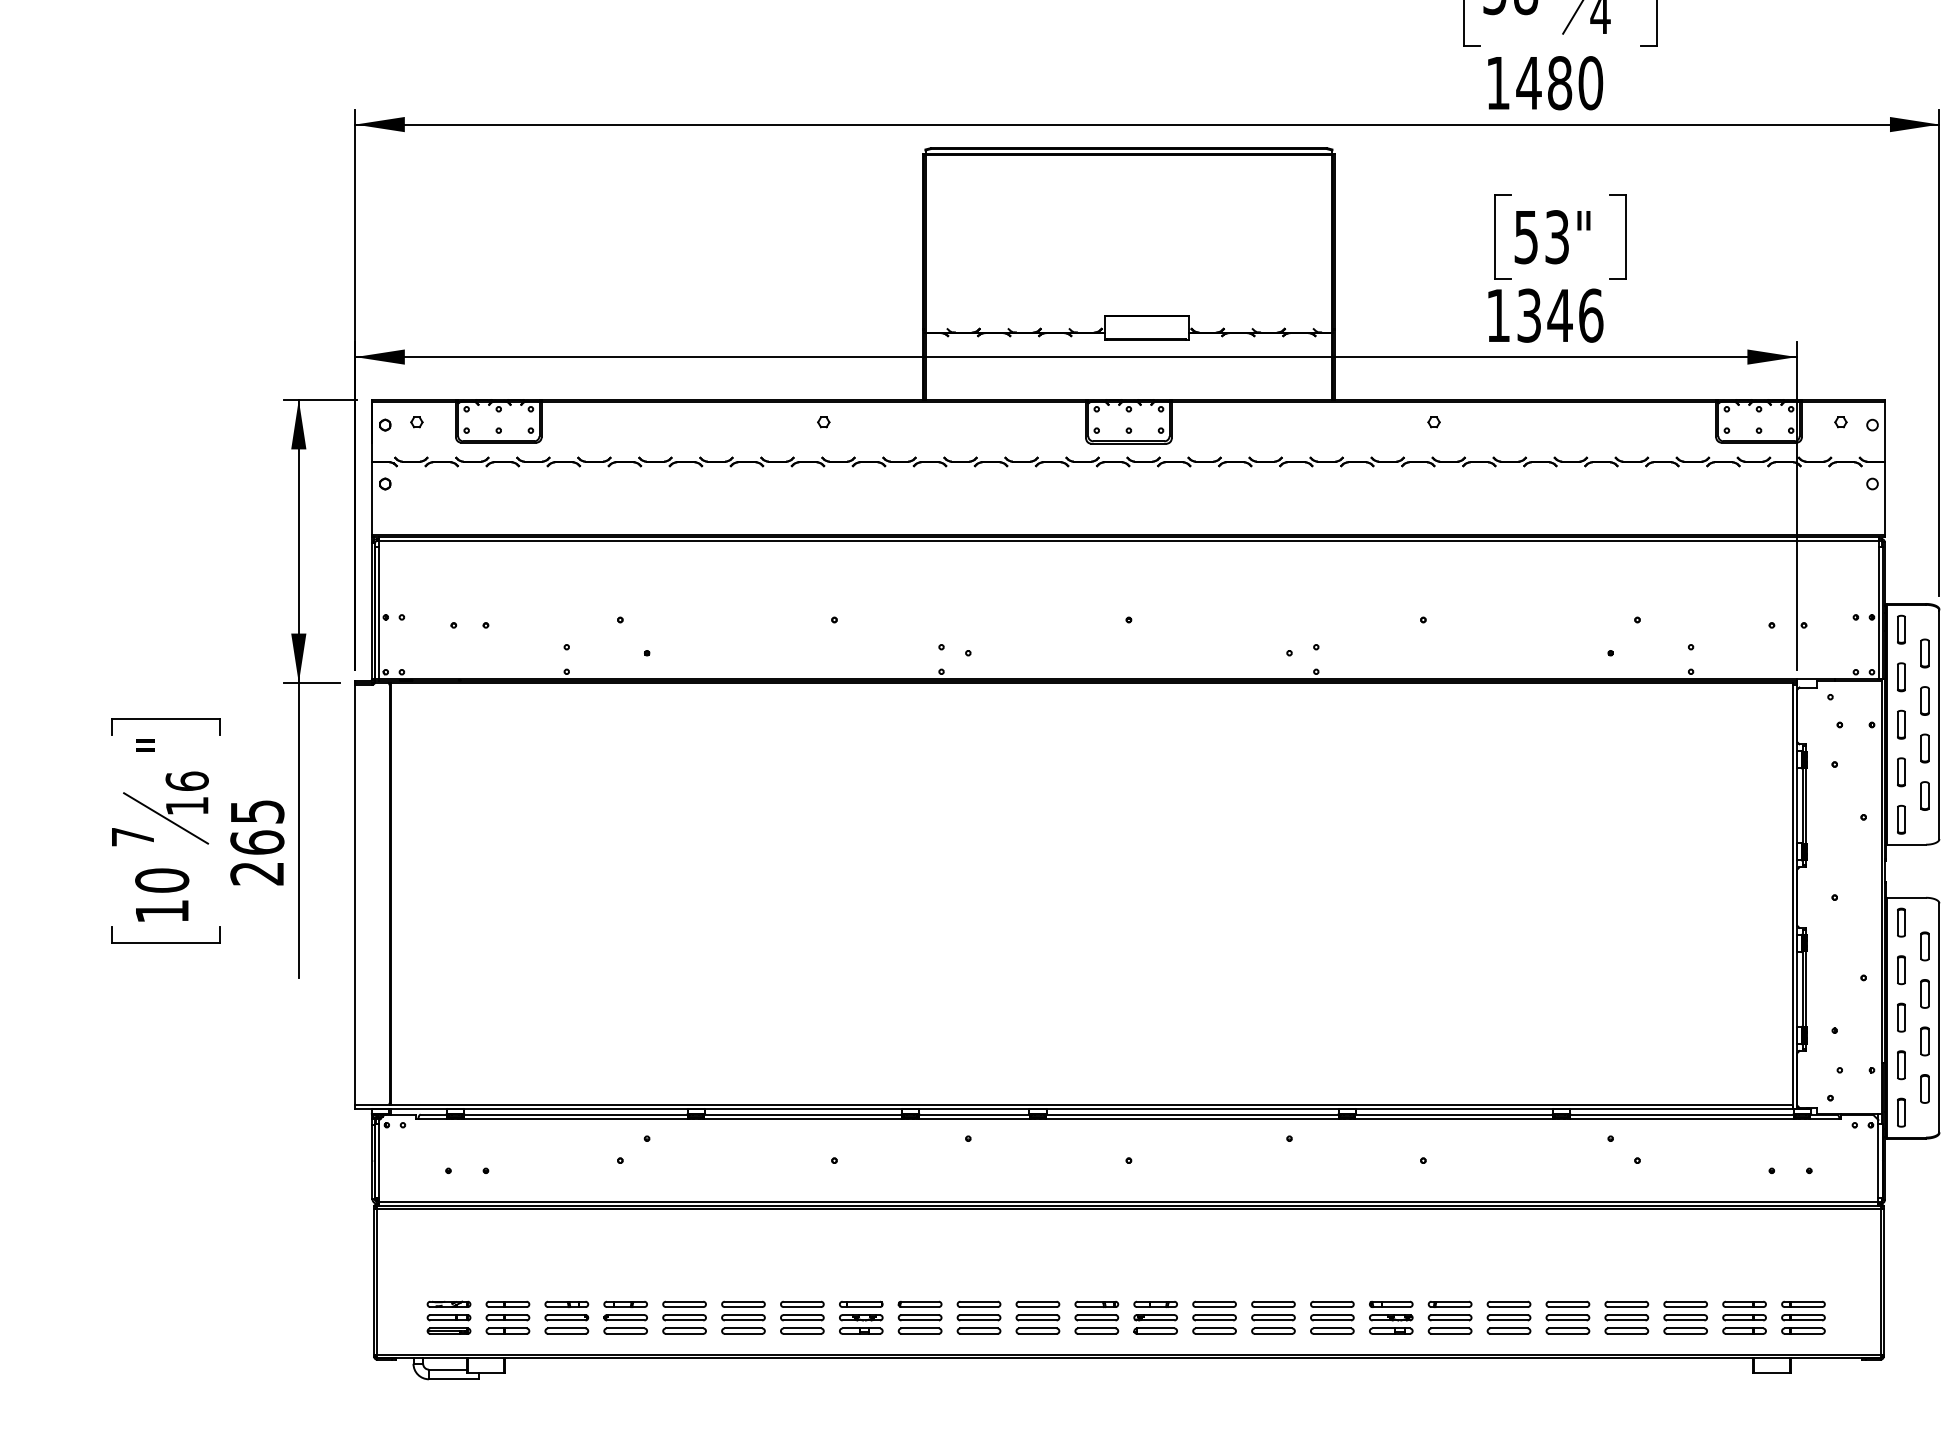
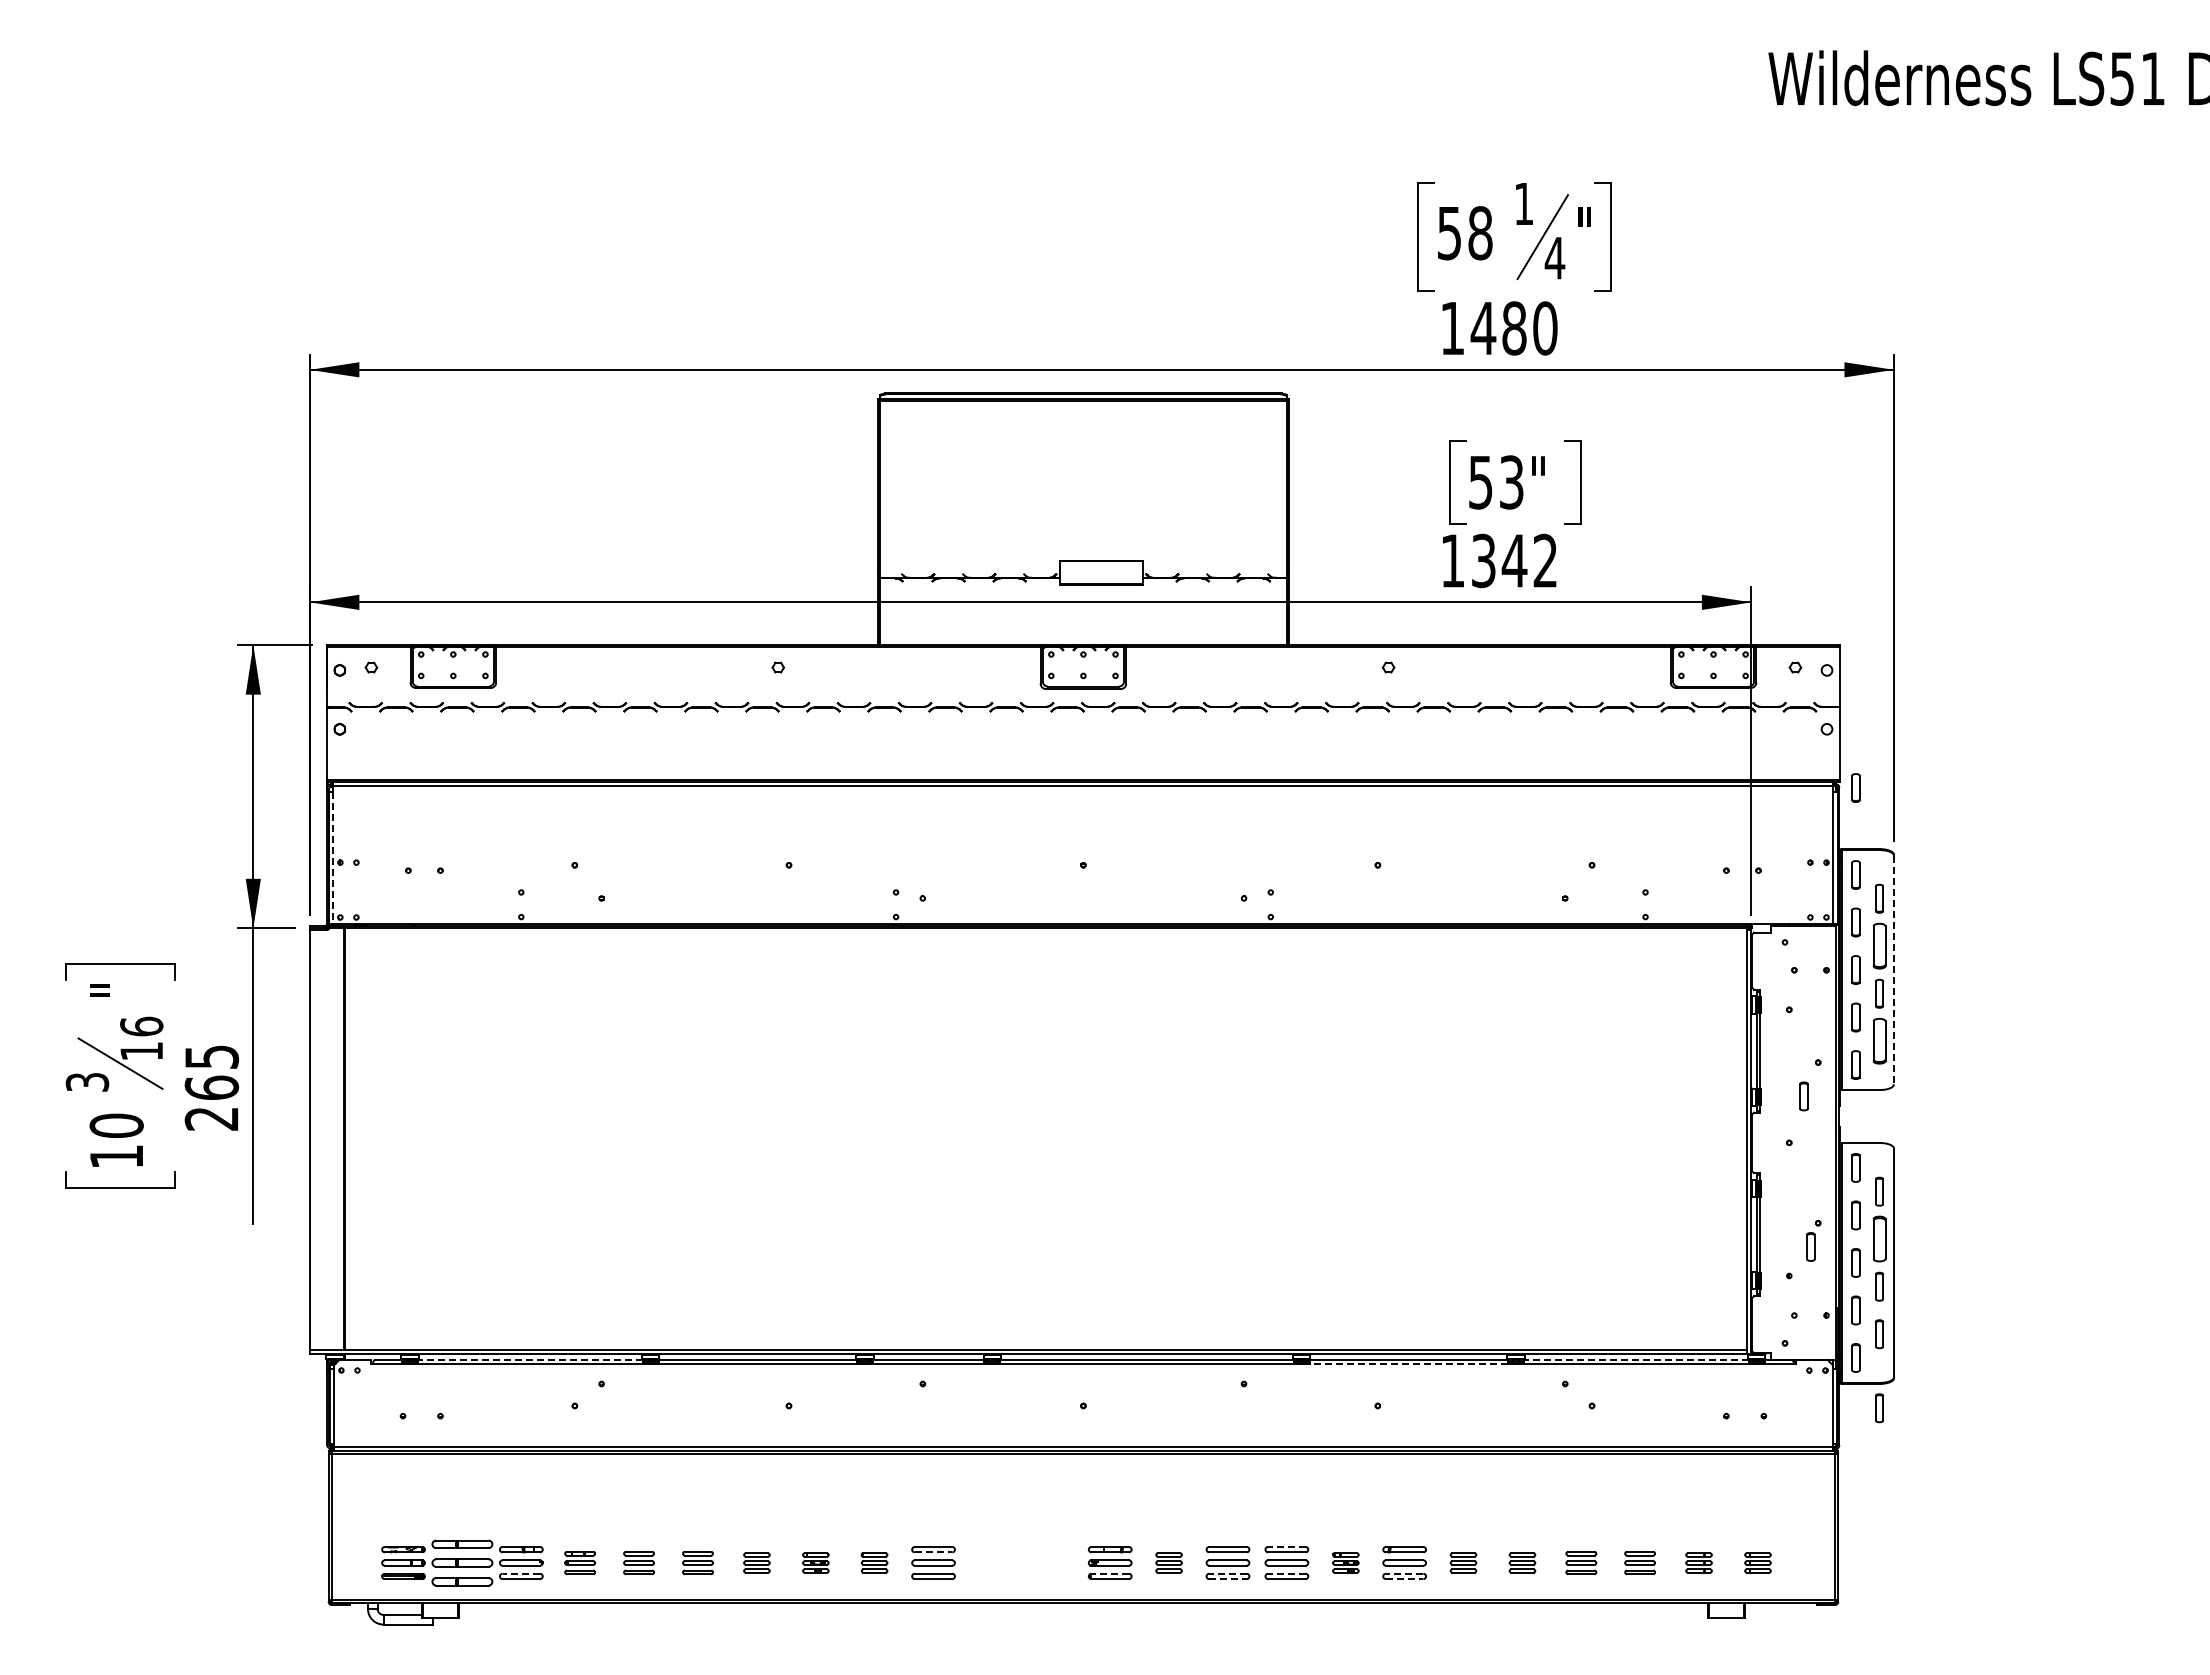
text: (1590, 315) -> (1545, 560), 1346 -> 1342
part: (1900, 542) -> (1855, 787), added
line: (378, 613) -> (333, 858), solid -> dashed
part: (1924, 701) -> (1879, 946), size x1.6
line: (1938, 725) -> (1893, 970), solid -> dashed
part: (1924, 796) -> (1879, 1041), size x1.6
text: (132, 837) -> (87, 1082), 7 -> 3
part: (1848, 851) -> (1803, 1096), added
part: (1924, 994) -> (1879, 1239), size x1.6
part: (1855, 1001) -> (1810, 1246), added
line: (574, 1114) -> (529, 1359), solid -> dashed
line: (1680, 1114) -> (1635, 1359), solid -> dashed
line: (1453, 1119) -> (1408, 1364), solid -> dashed
part: (1924, 1163) -> (1879, 1408), added
line: (1331, 1301) -> (1286, 1546), solid -> dashed
line: (978, 1307) -> (933, 1552), solid -> dashed
part: (507, 1317) -> (462, 1562), size x1.4
part: (624, 1317) -> (579, 1562), size x0.7
part: (683, 1317) -> (638, 1562), size x0.7
part: (742, 1317) -> (697, 1562), size x0.7
part: (801, 1317) -> (756, 1562), size x0.6
part: (860, 1317) -> (815, 1562), size x0.6
part: (919, 1317) -> (874, 1562), size x0.6
part: (1037, 1317) -> (992, 1562), removed
part: (1096, 1317) -> (1051, 1562), removed
part: (1213, 1317) -> (1168, 1562), size x0.6
part: (1390, 1317) -> (1345, 1562), size x0.6
part: (1508, 1317) -> (1463, 1562), size x0.6
part: (1567, 1317) -> (1522, 1562), size x0.6
part: (1626, 1317) -> (1581, 1562), size x0.7
part: (1684, 1317) -> (1639, 1562), size x0.7
part: (1743, 1317) -> (1698, 1562), size x0.6
part: (1802, 1317) -> (1757, 1562), size x0.6
line: (566, 1328) -> (521, 1573), solid -> dashed
line: (1155, 1328) -> (1110, 1573), solid -> dashed
line: (1272, 1328) -> (1227, 1573), solid -> dashed
line: (1331, 1328) -> (1286, 1573), solid -> dashed
line: (1449, 1328) -> (1404, 1573), solid -> dashed
line: (1272, 1334) -> (1227, 1579), solid -> dashed
line: (1449, 1334) -> (1404, 1579), solid -> dashed

